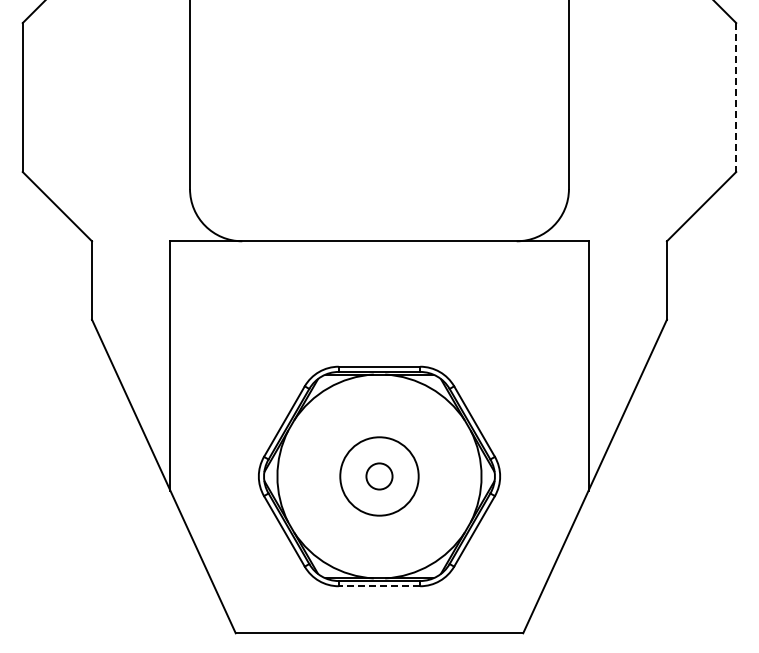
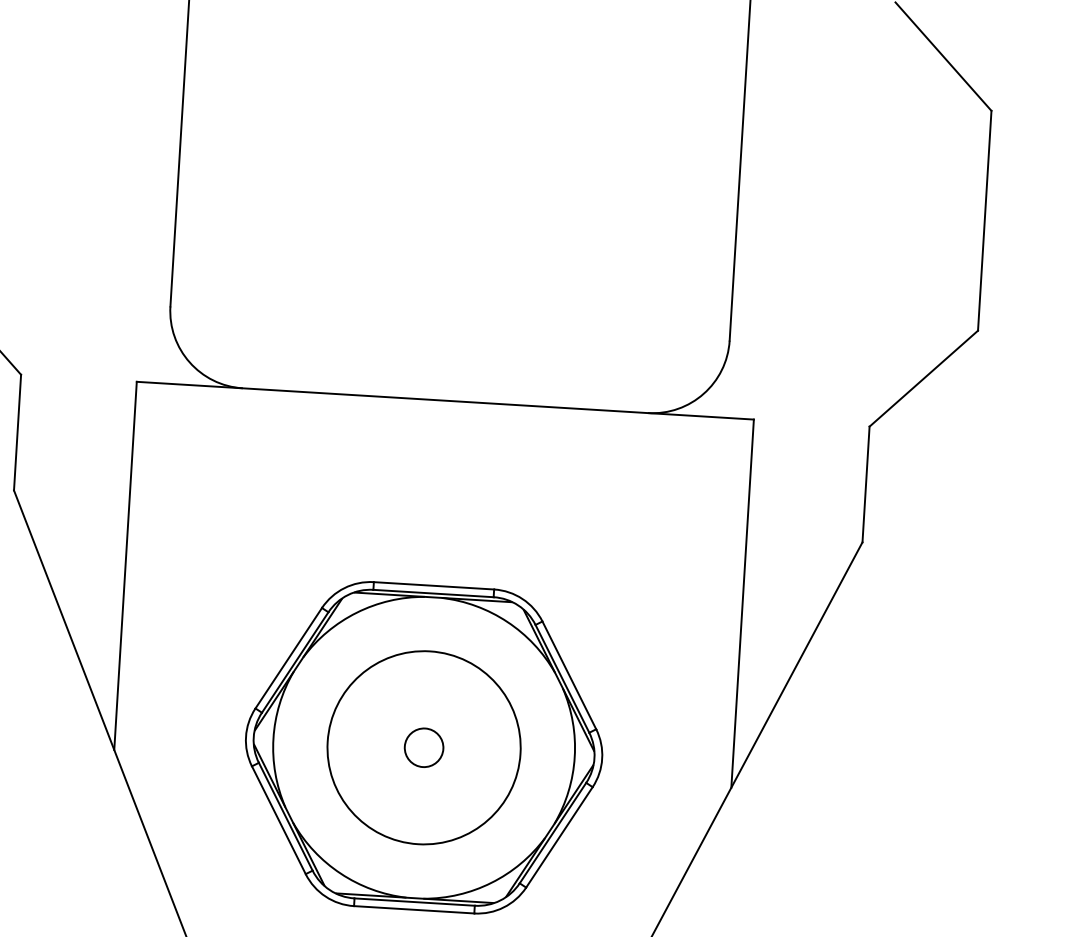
line: (736, 98) -> (985, 222), dashed -> solid
circle: (379, 476) -> (424, 747), size x1.67
line: (379, 586) -> (414, 910), dashed -> solid

